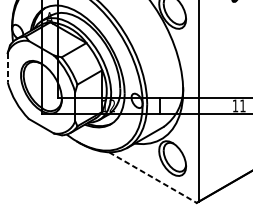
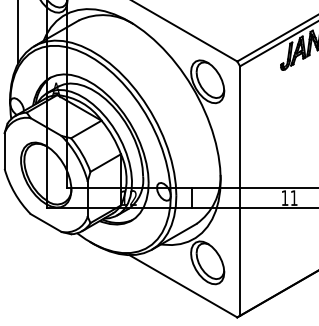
line: (7, 68) -> (4, 151), dashed -> solid
line: (153, 177) -> (183, 286), dashed -> solid

